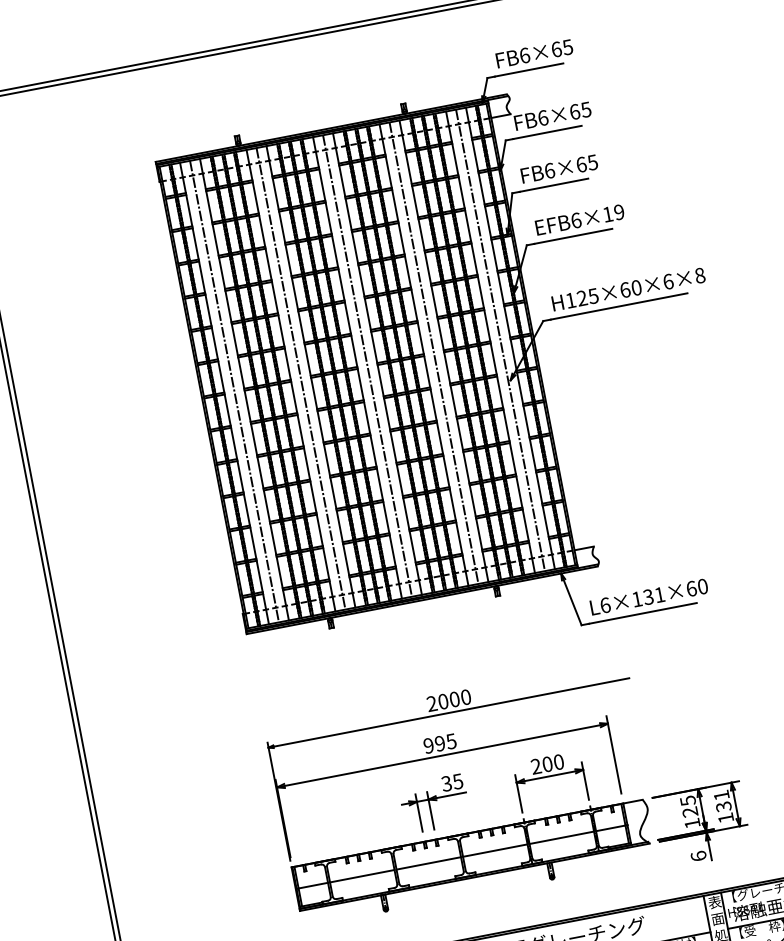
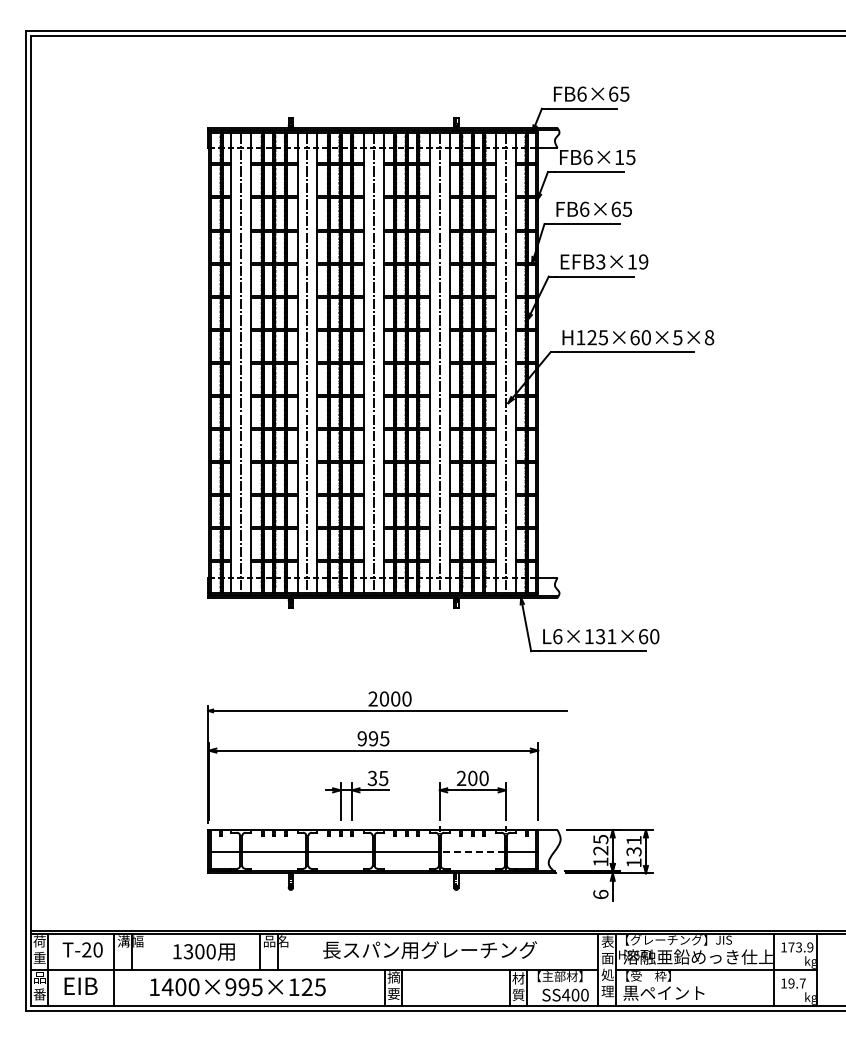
text: (574, 112) -> (619, 157), FB6×65 -> FB6×15
text: (575, 220) -> (600, 261), EFB6×19 -> EFB3×19
text: (667, 281) -> (677, 337), H125×60×6×8 -> H125×60×5×8
line: (561, 837) -> (472, 851), solid -> dashed

